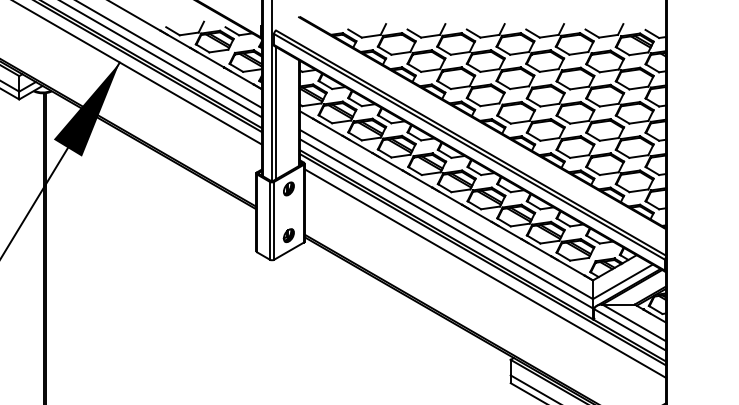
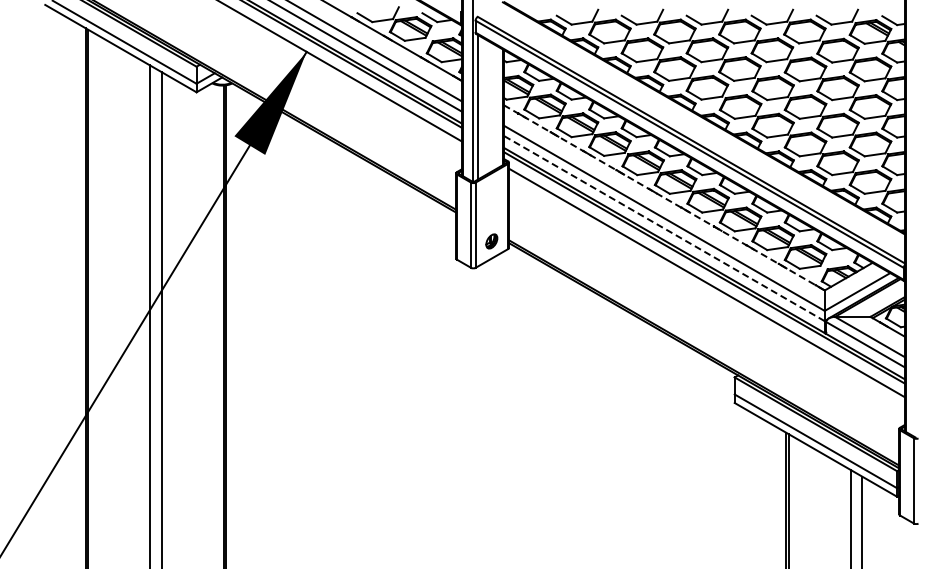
part: (288, 189) -> (491, 190), removed
line: (446, 196) -> (664, 198), solid -> dashed
line: (445, 223) -> (663, 228), solid -> dashed

